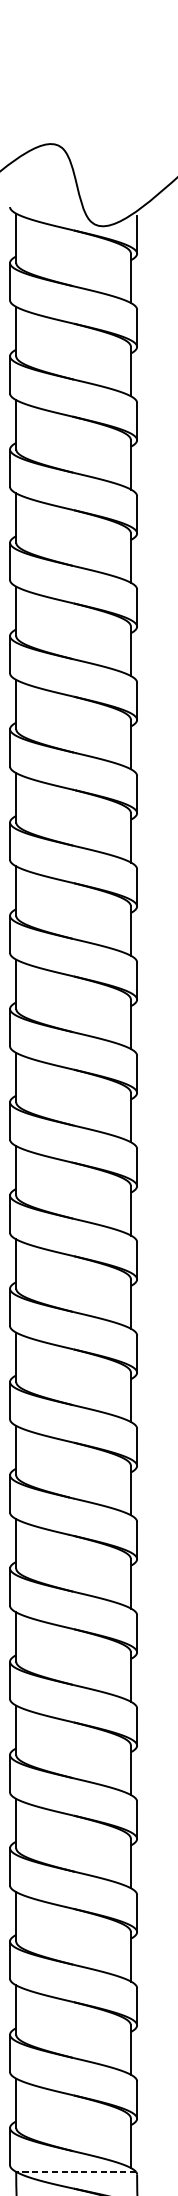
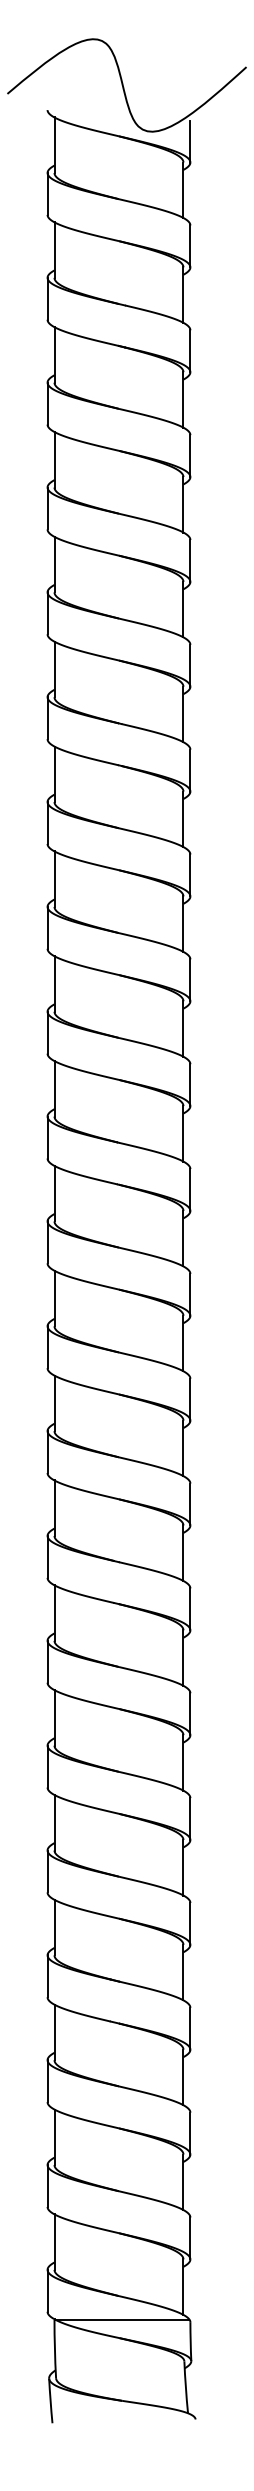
line: (75, 2172) -> (121, 2319), dashed -> solid

